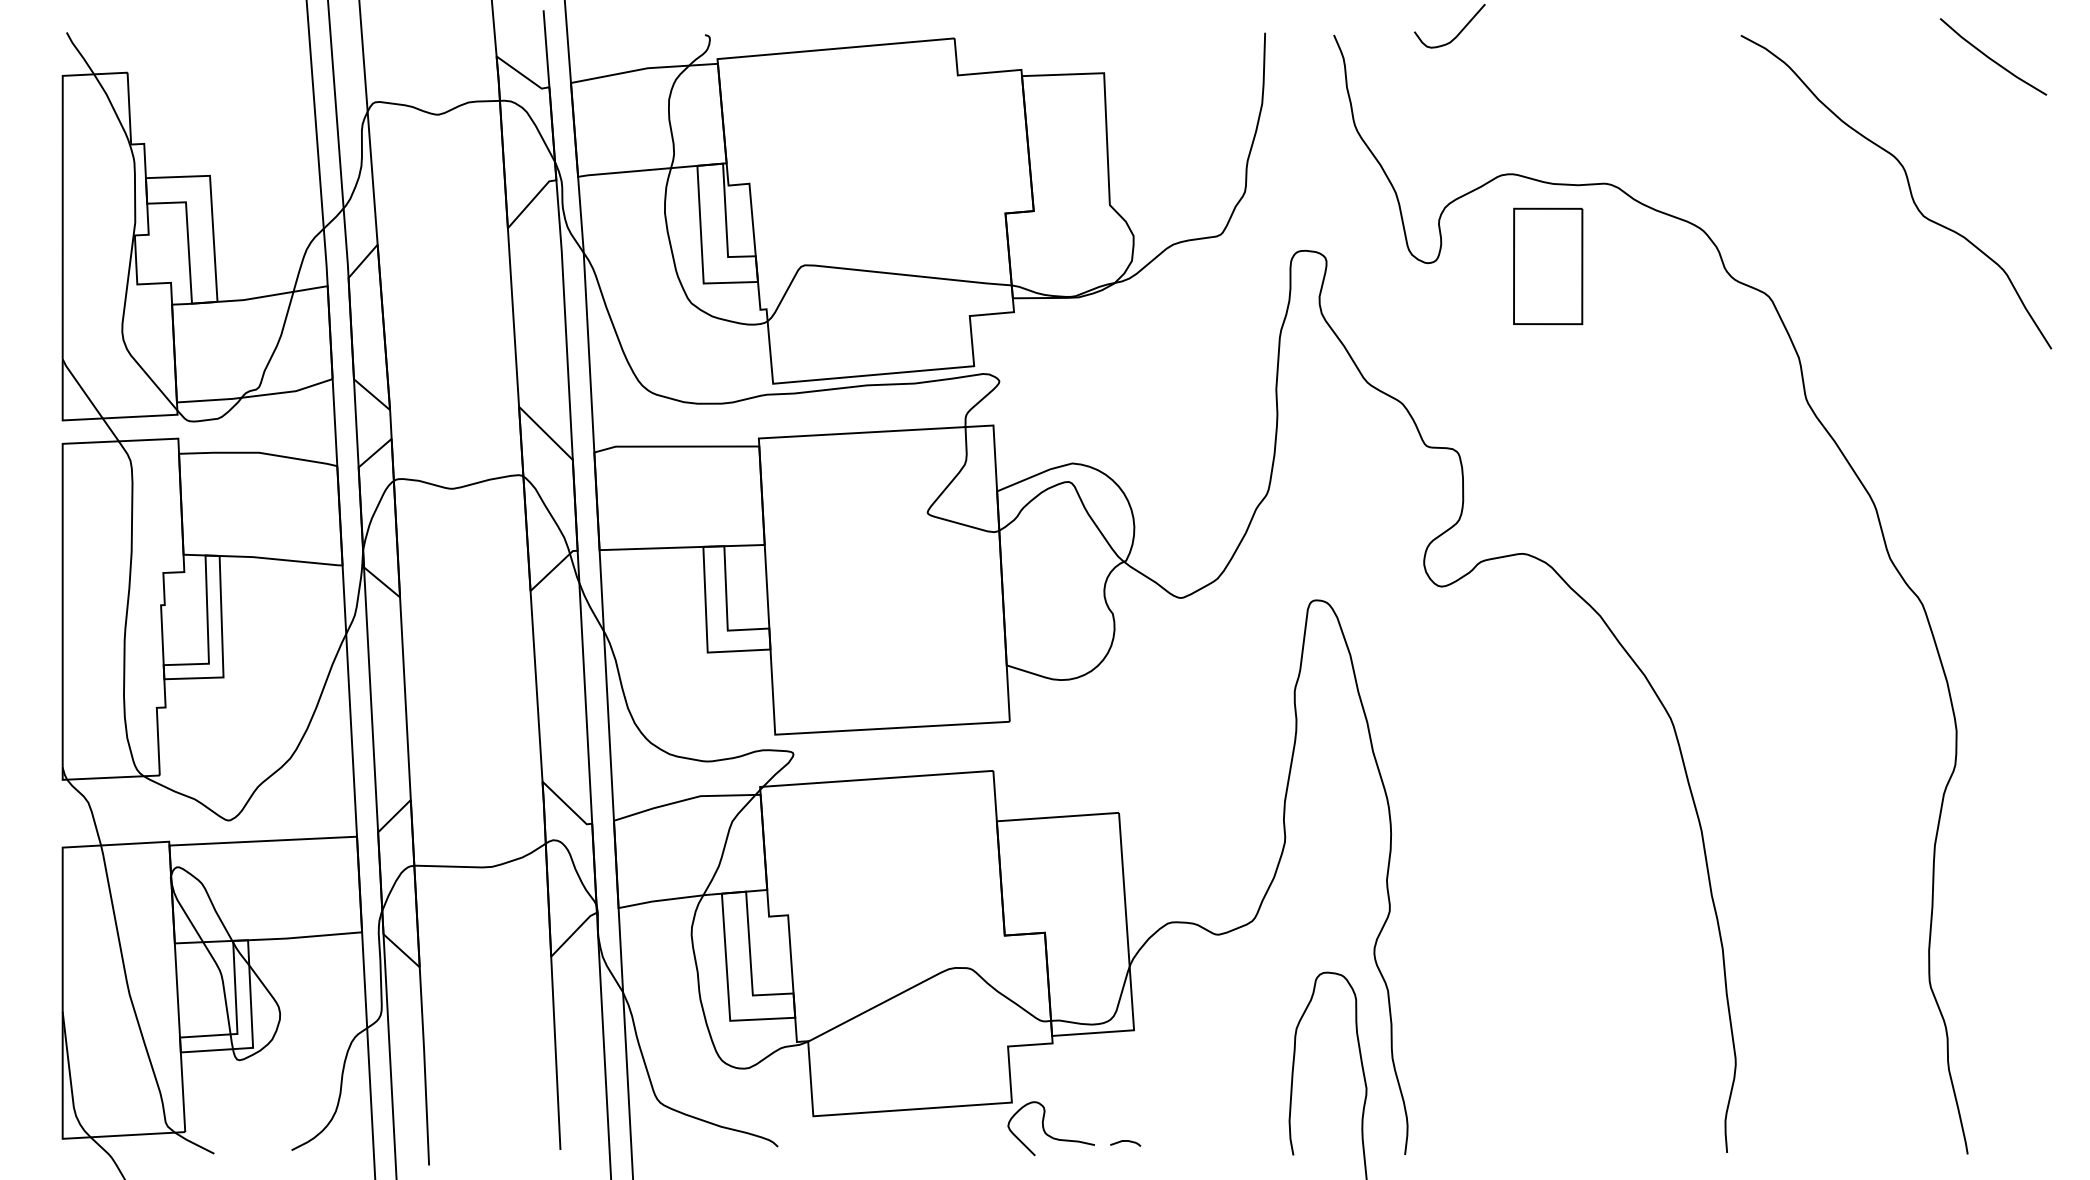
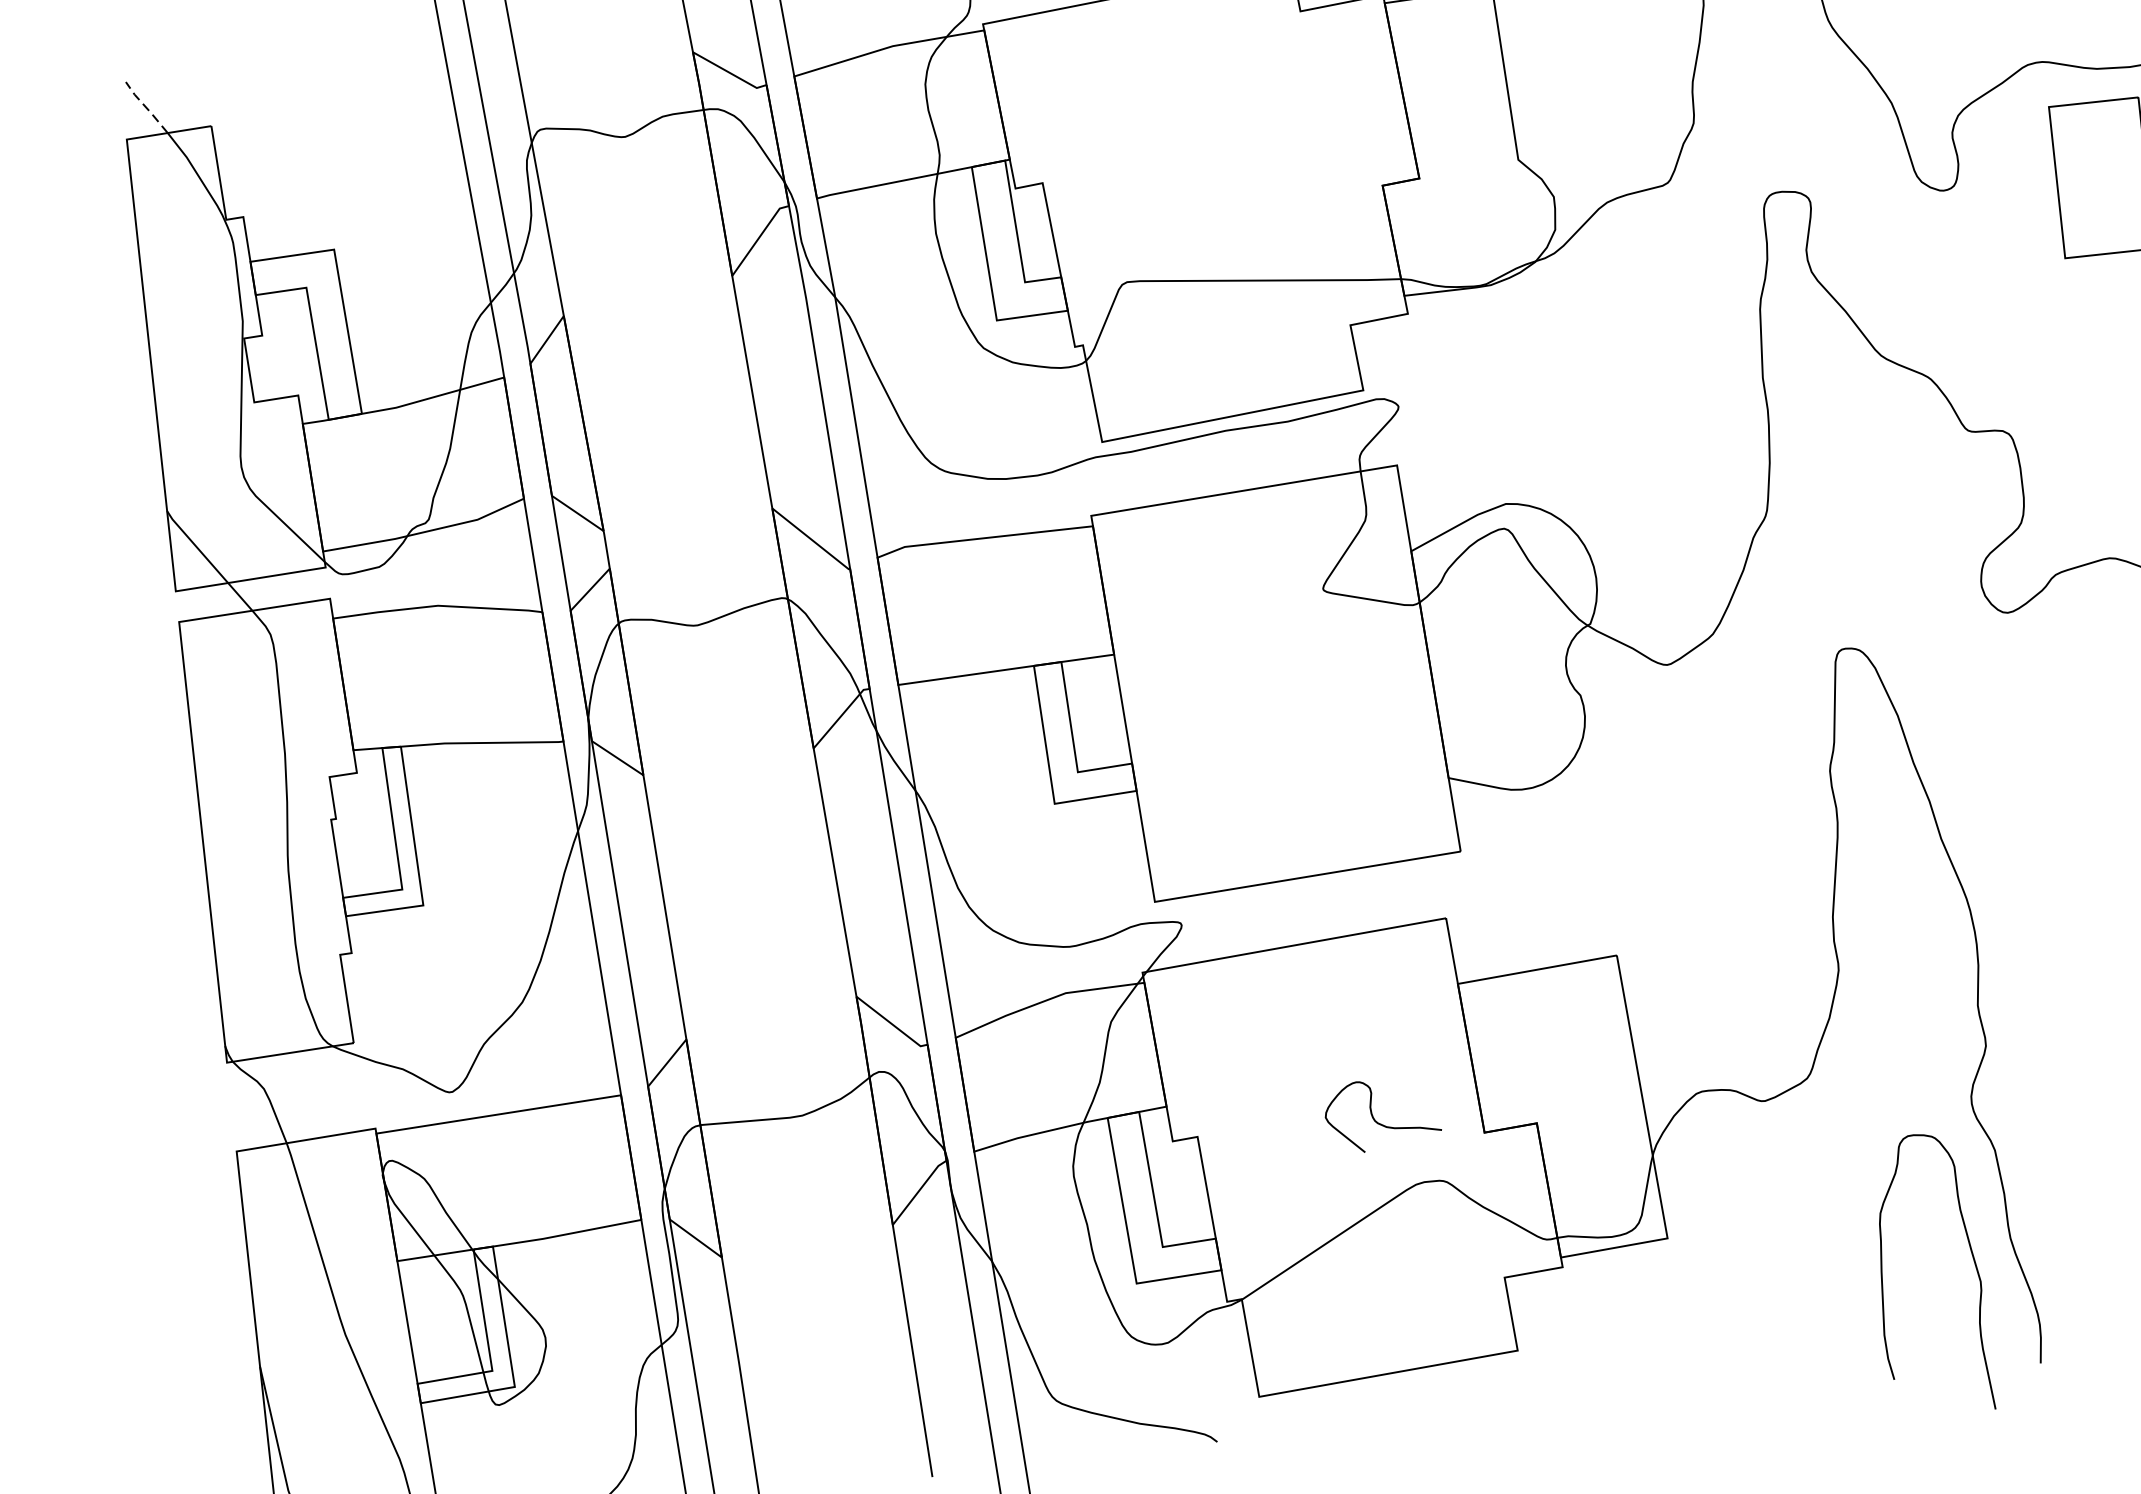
line: (79, 53) -> (145, 107), solid -> dashed
curve: (1045, 1130) -> (1375, 1117), moved
curve: (1125, 1141) -> (1672, 1385), removed

